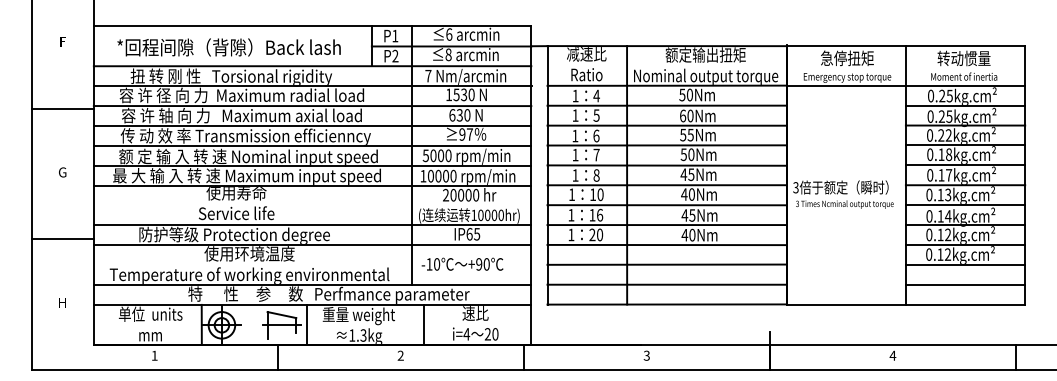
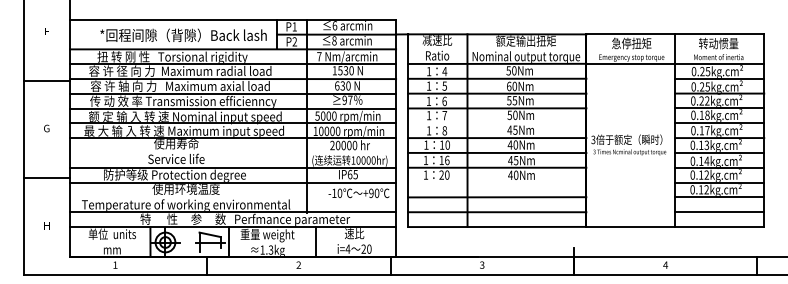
text: (228, 47) -> (183, 35), moved
line: (666, 165) -> (496, 123), removed
line: (666, 244) -> (496, 182), removed
text: (462, 263) -> (358, 192), moved

